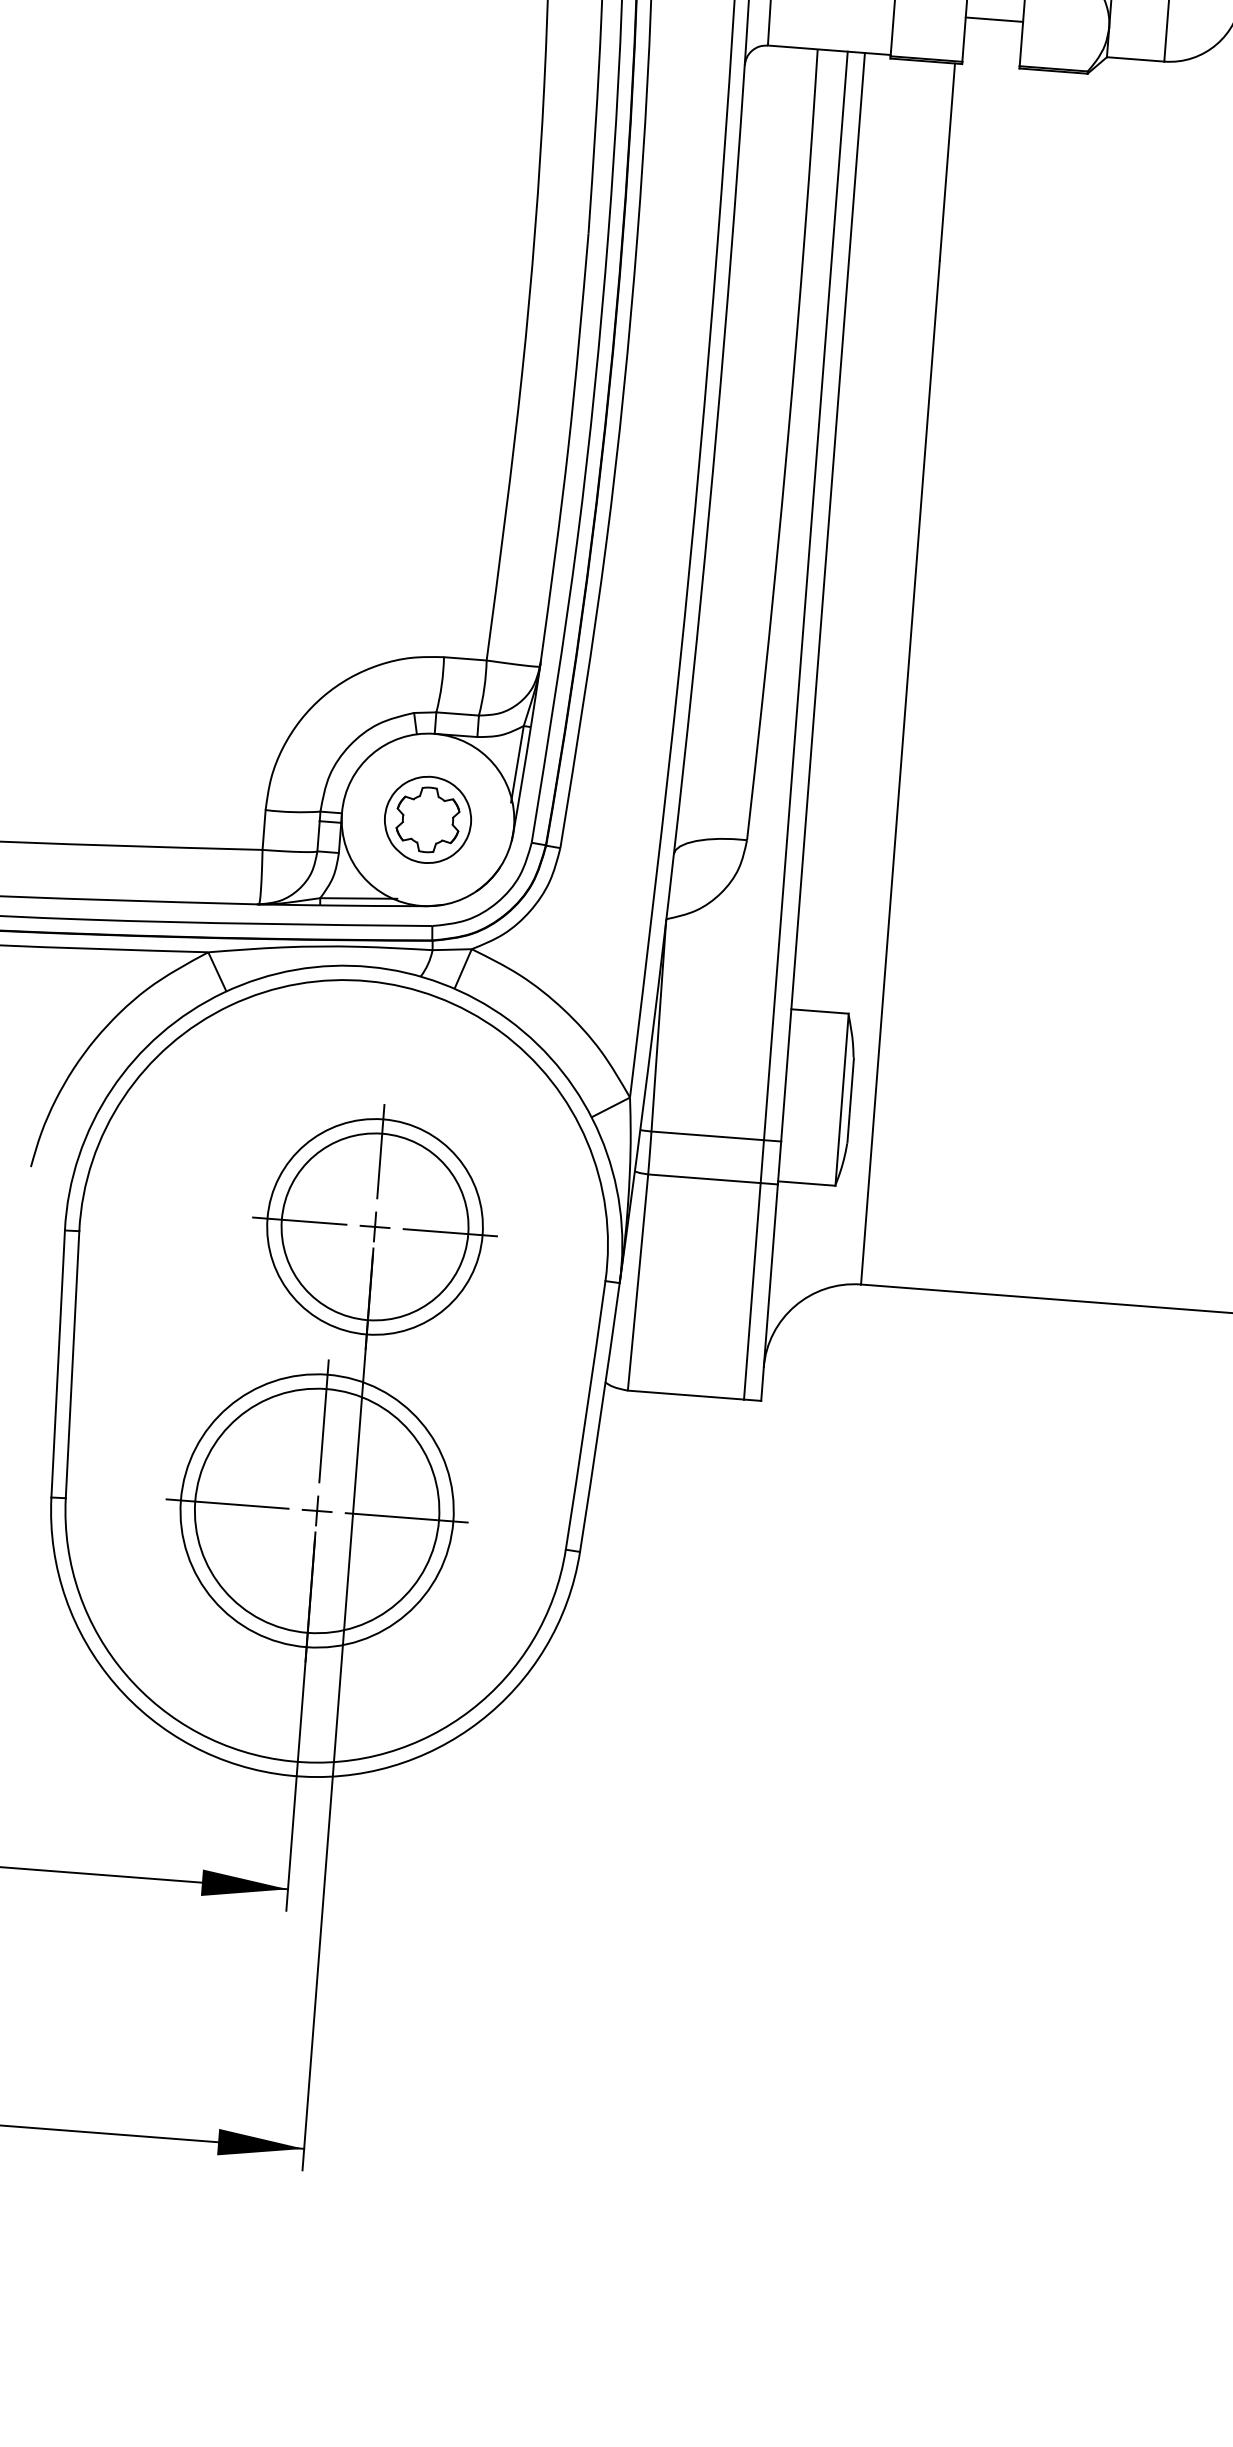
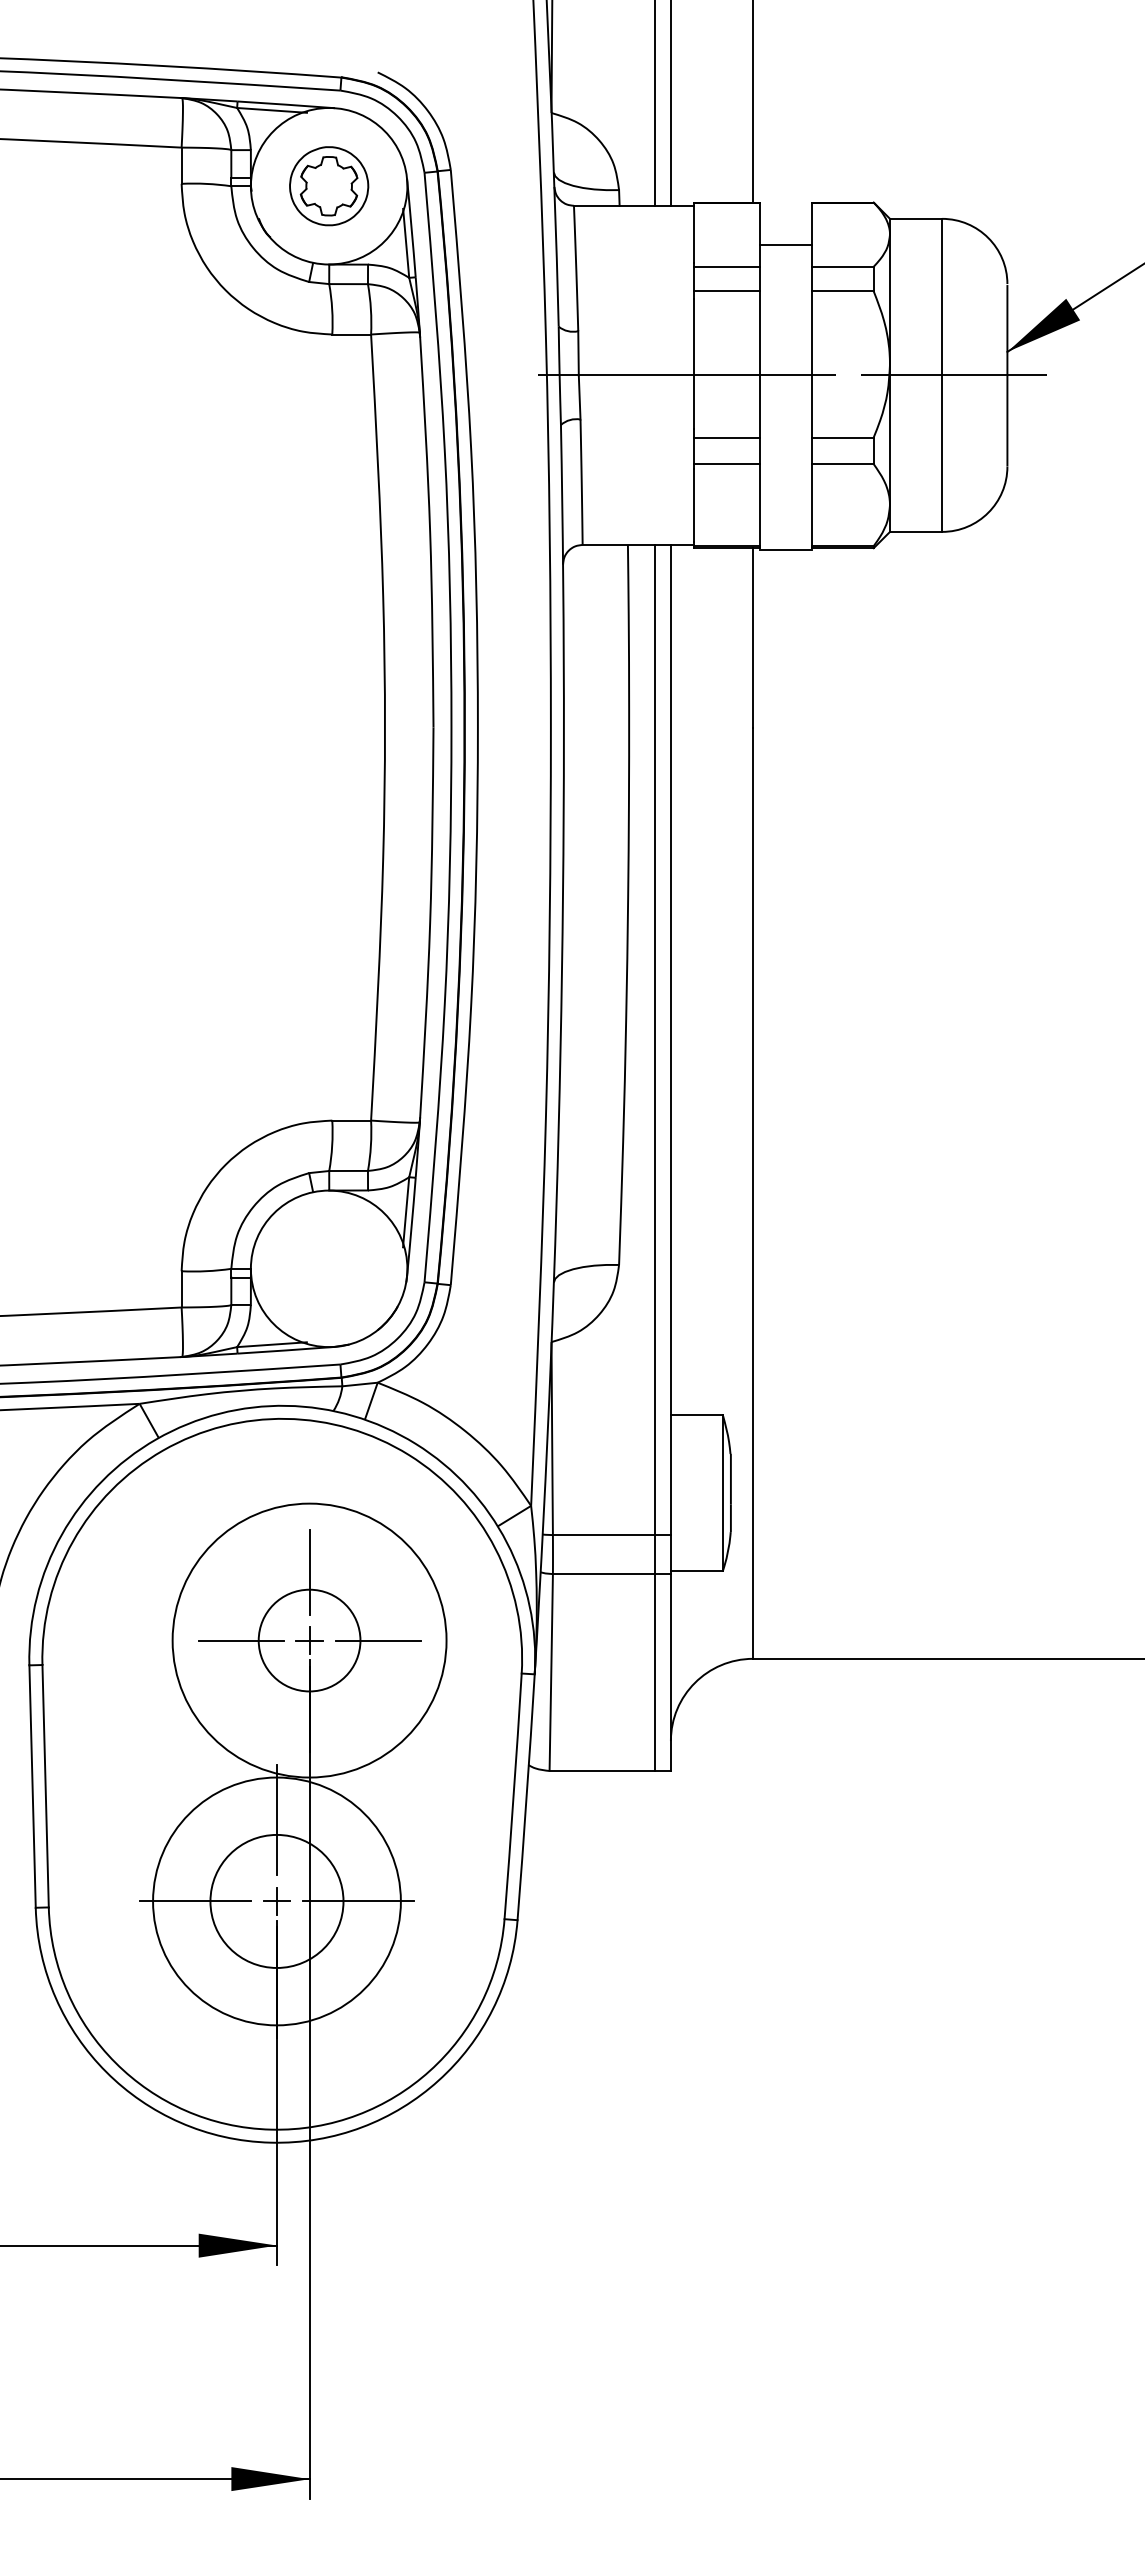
line: (994, 19) -> (785, 549), moved
part: (428, 819) -> (329, 1268), removed
circle: (374, 1226) -> (309, 1640), size x0.6
circle: (374, 1226) -> (309, 1640), size x1.4
circle: (316, 1510) -> (276, 1901), size x0.6

